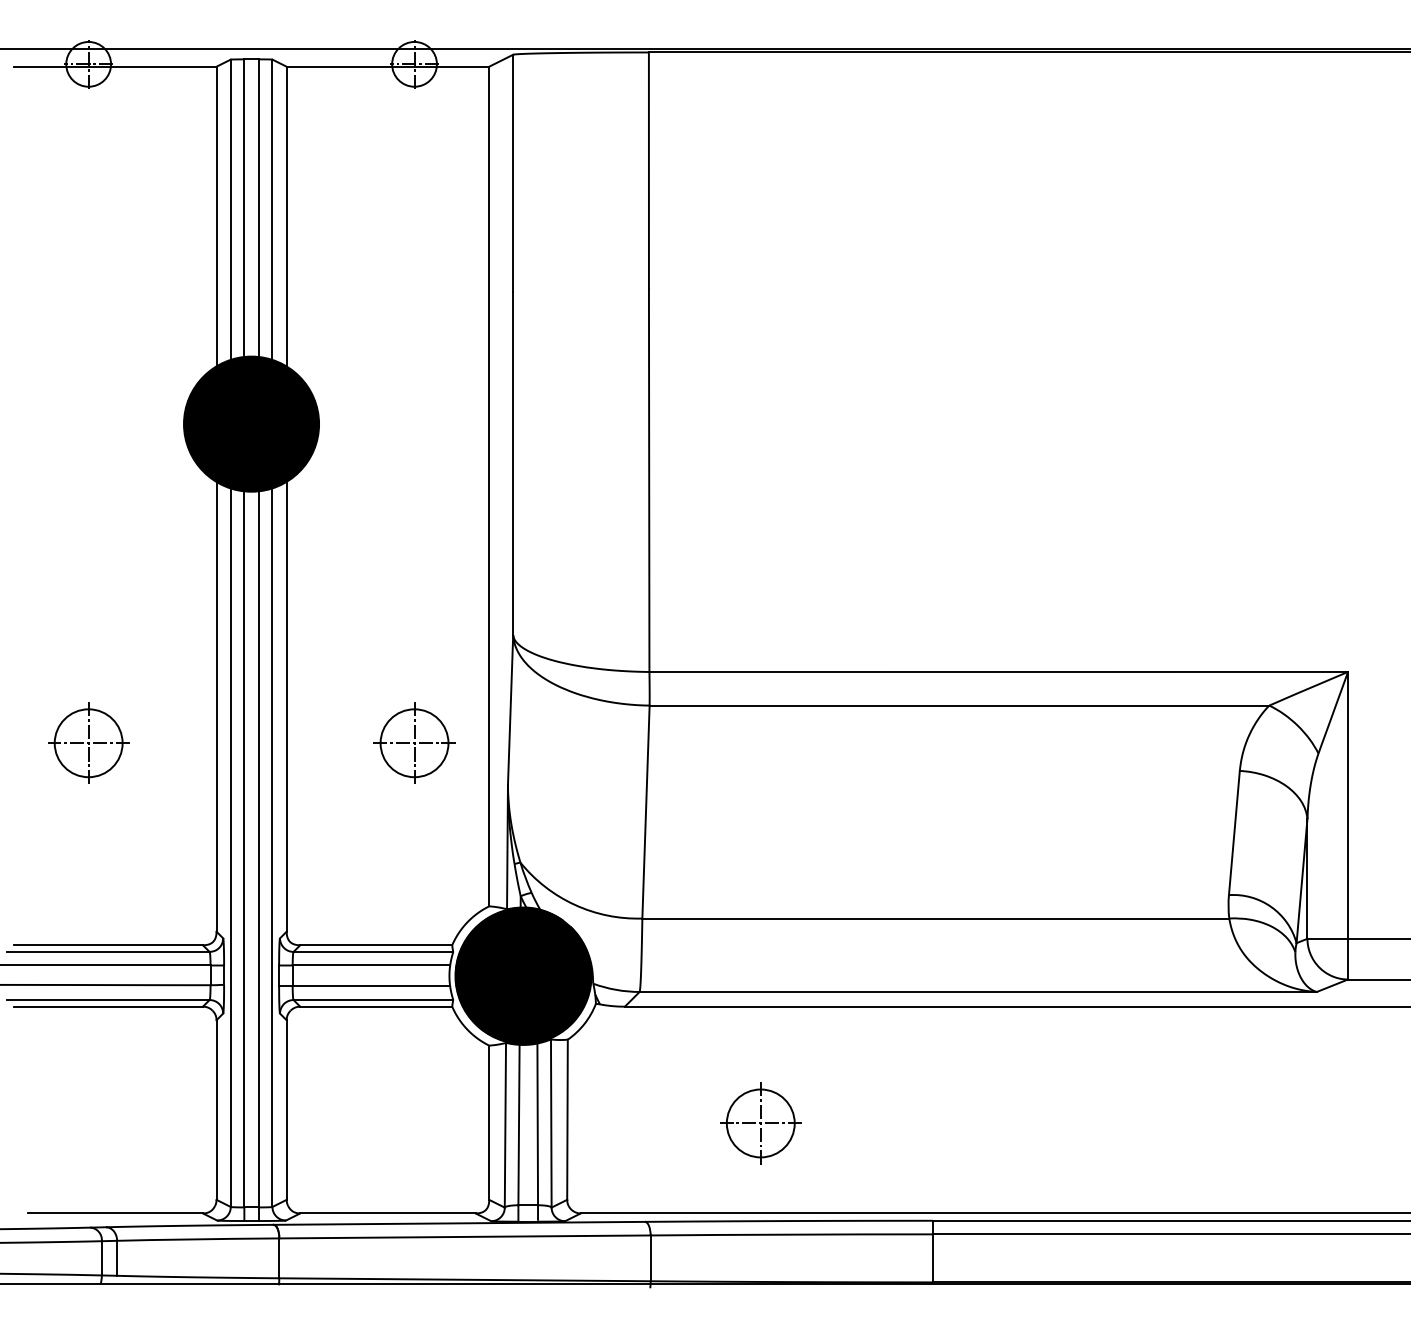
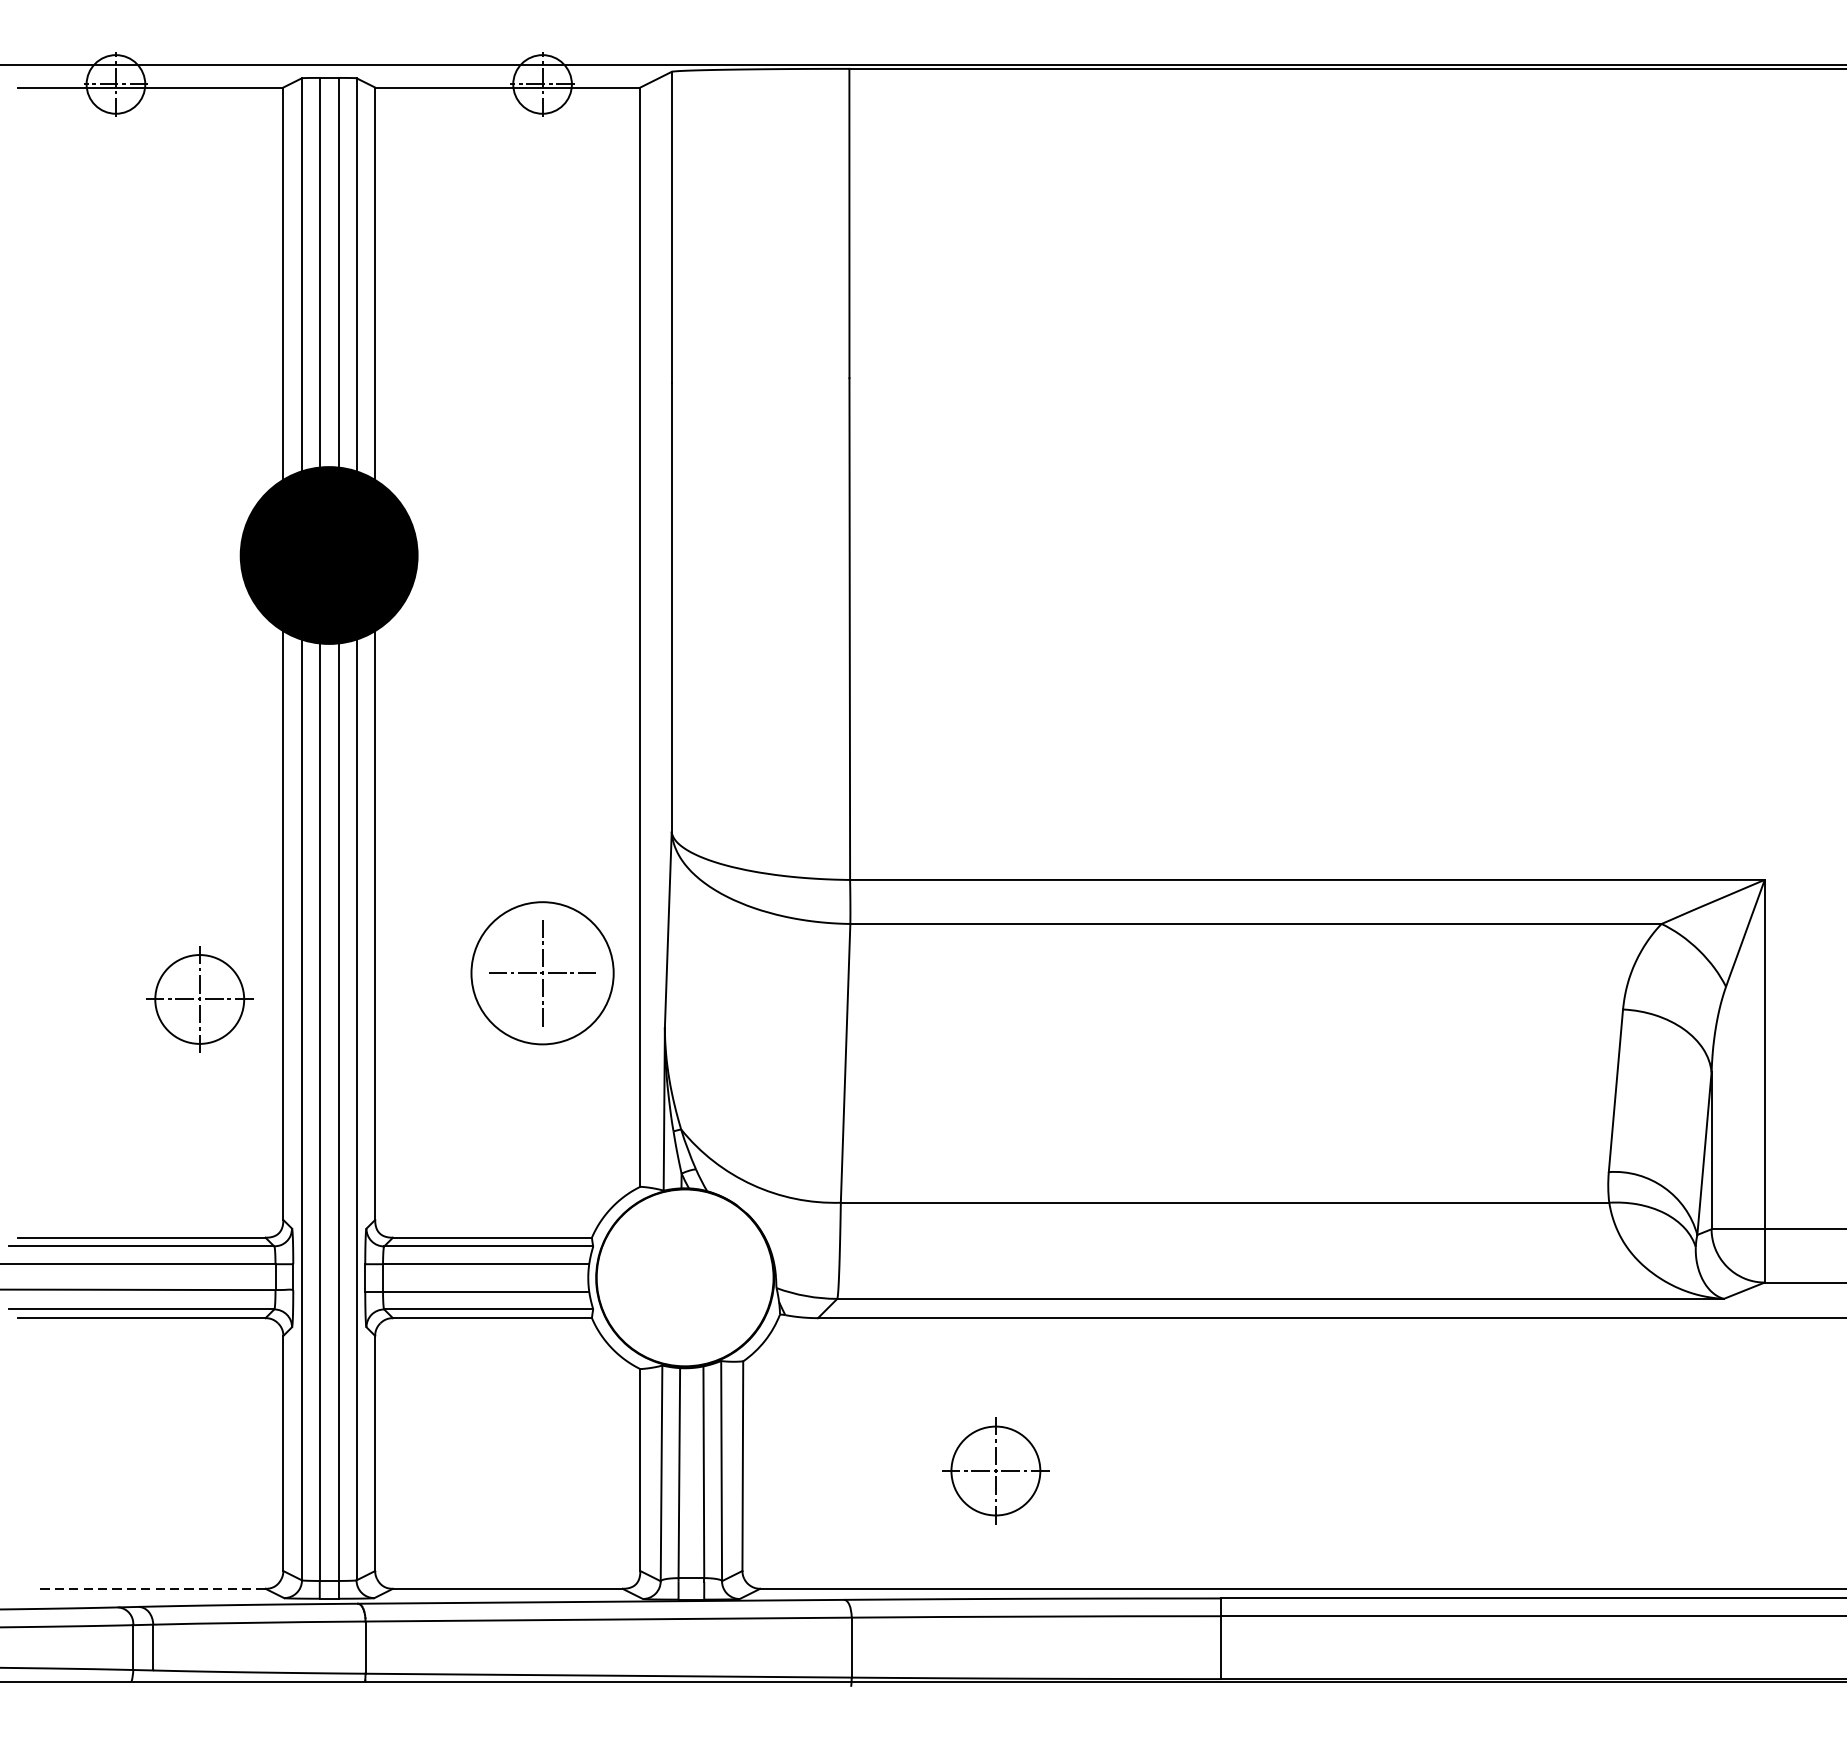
part: (88, 742) -> (199, 998), moved
circle: (414, 743) -> (542, 973), size x1.6
fill: (522, 975) -> (683, 1277), removed
line: (115, 1213) -> (151, 1588), solid -> dashed

